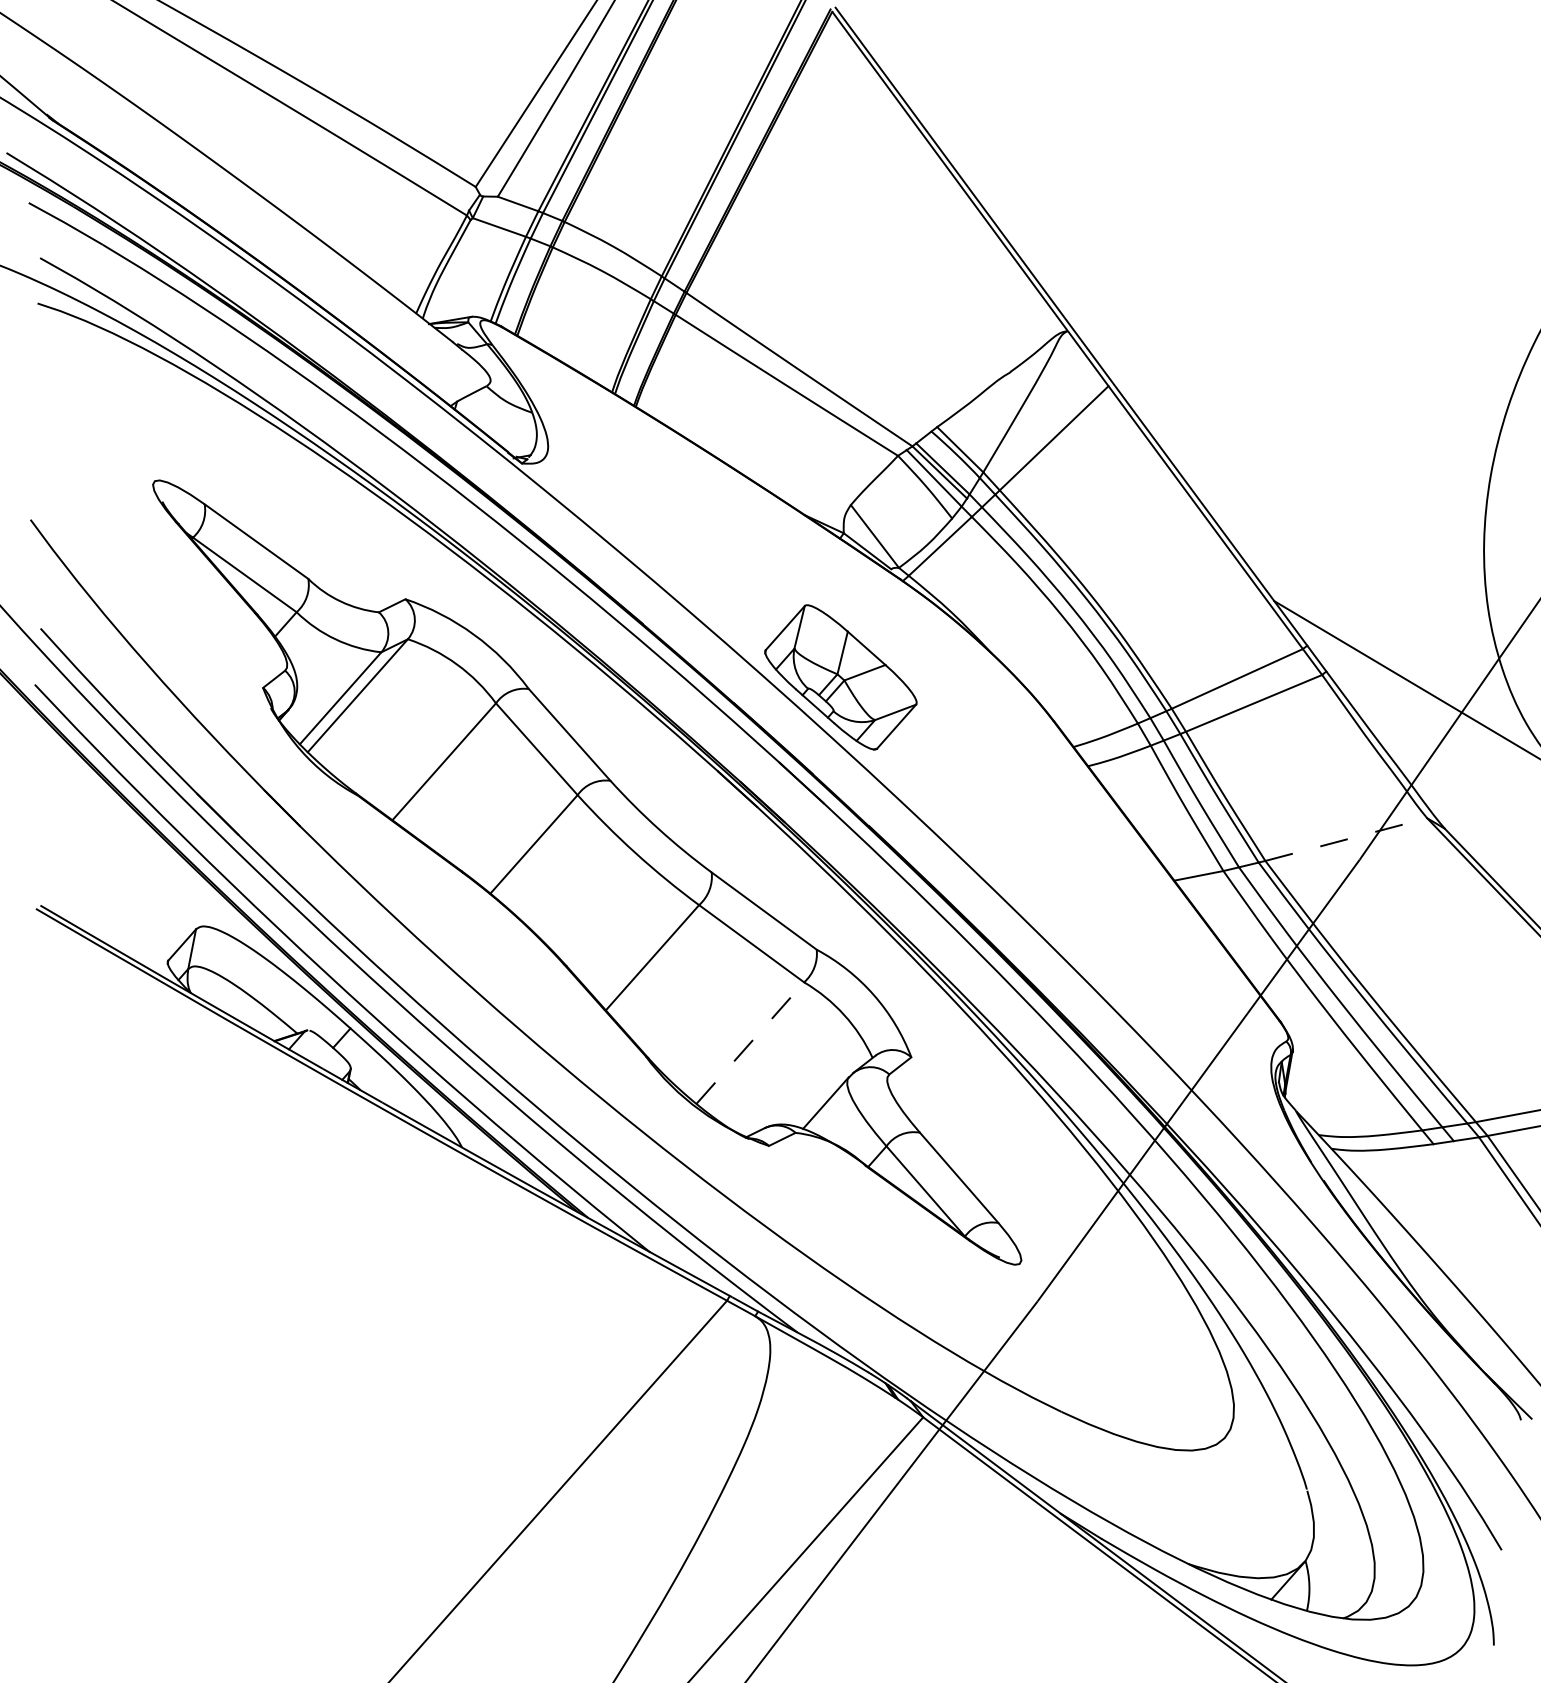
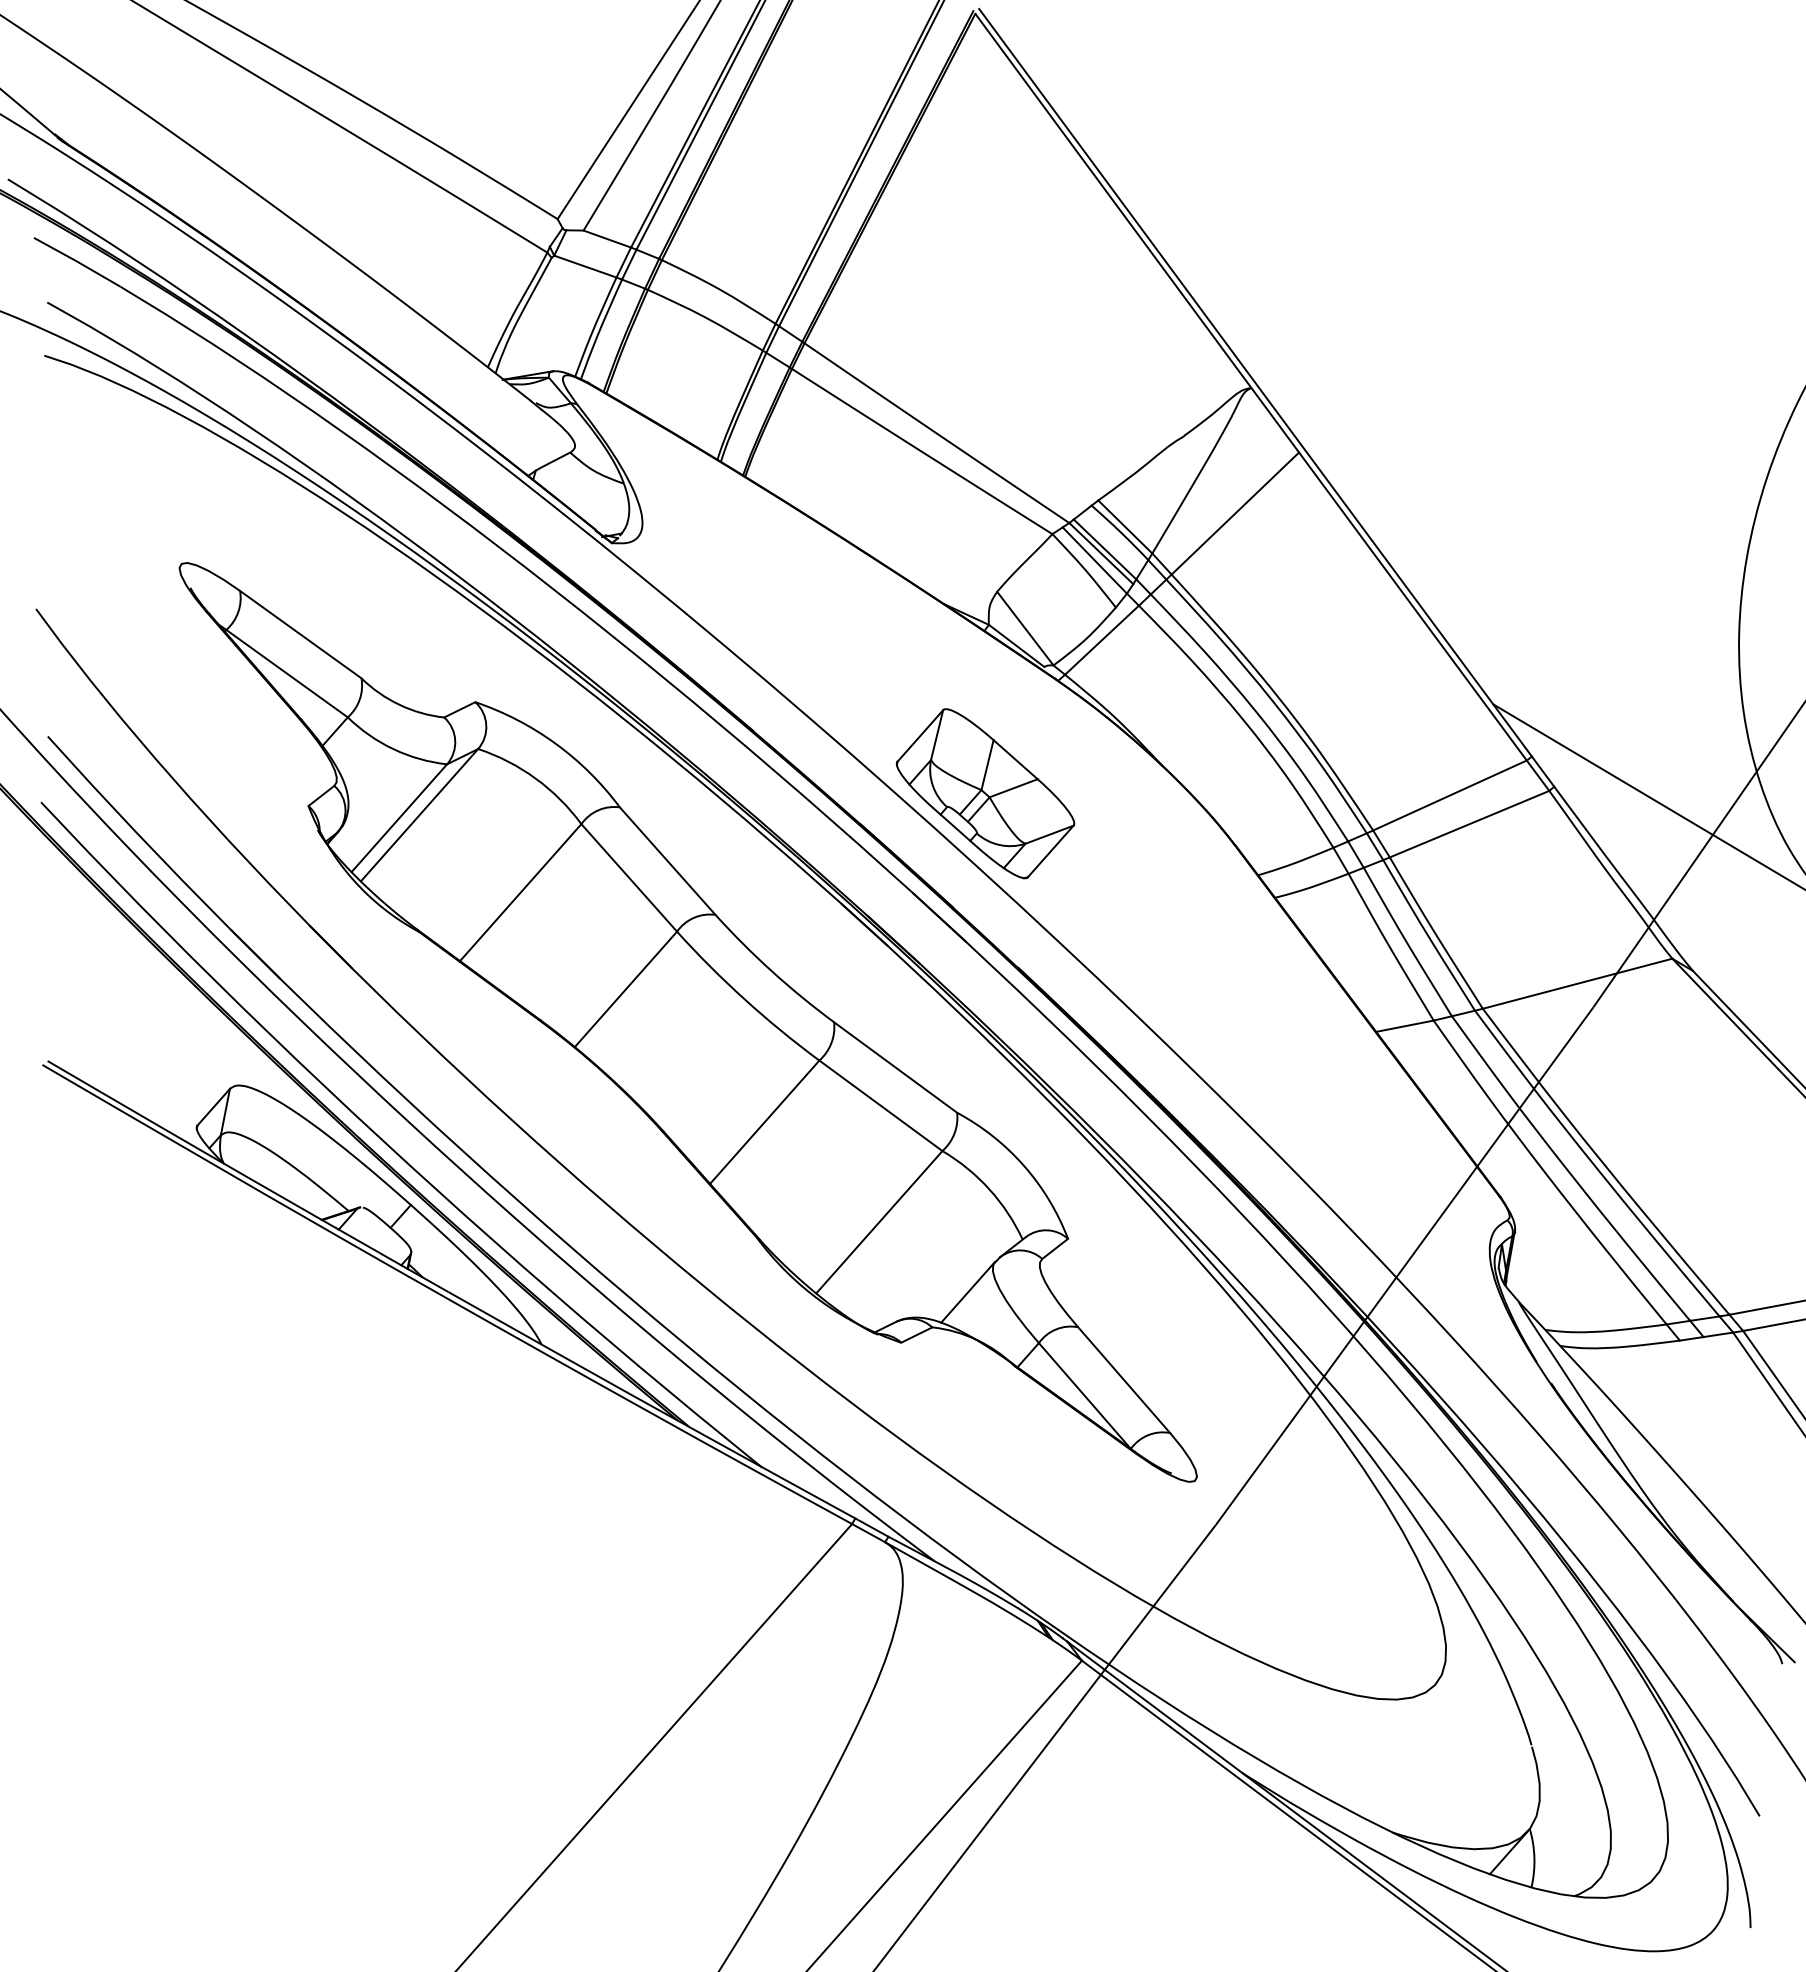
line: (1347, 839) -> (1578, 983), dashed -> solid
line: (750, 1042) -> (879, 1221), dashed -> solid

